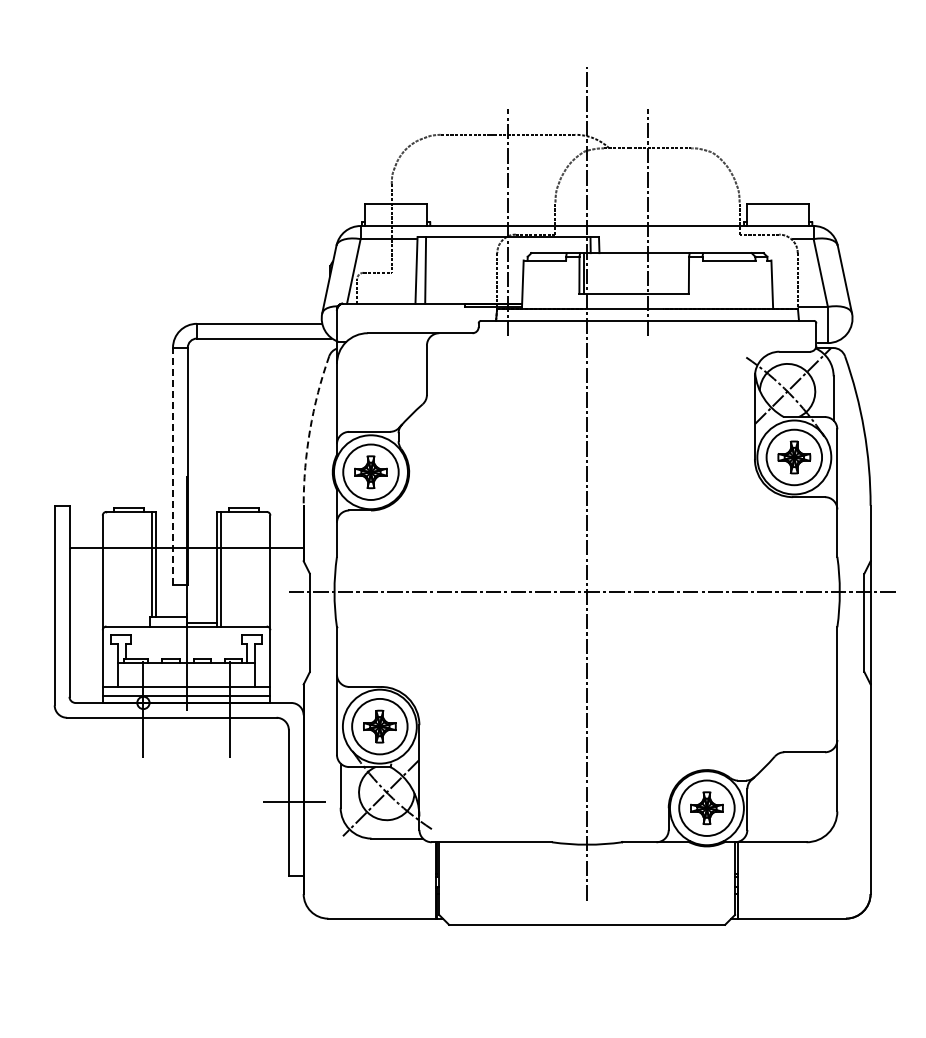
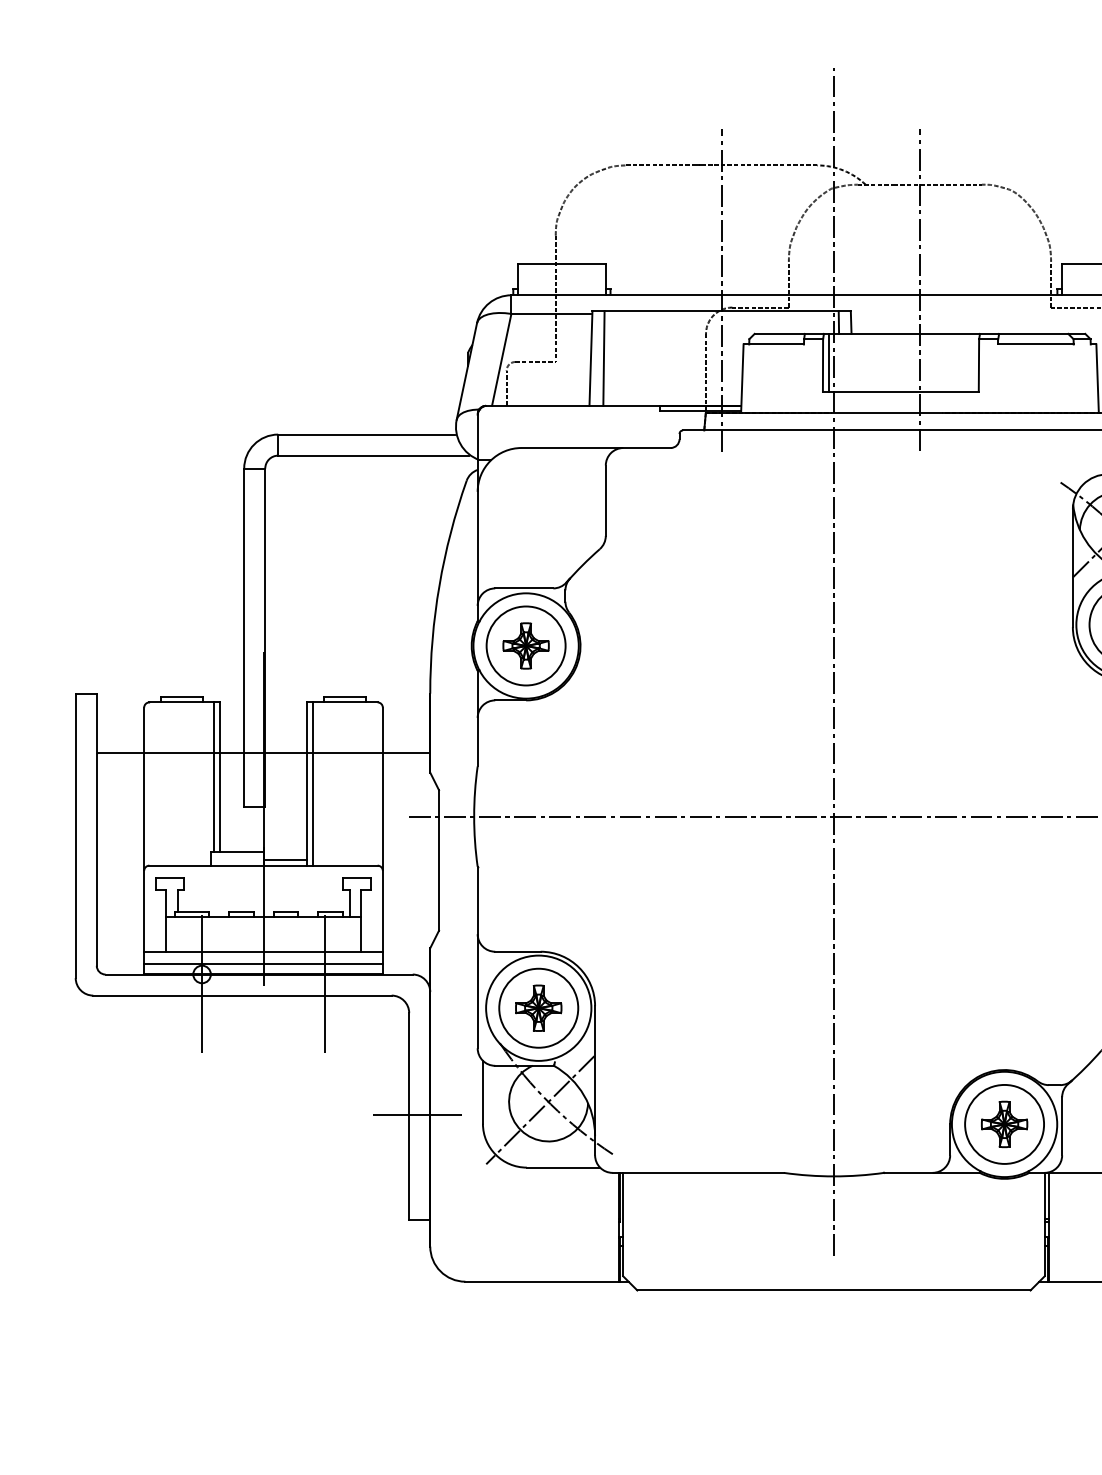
arc: (310, 429) -> (439, 585), dashed -> solid
line: (173, 466) -> (244, 637), dashed -> solid

